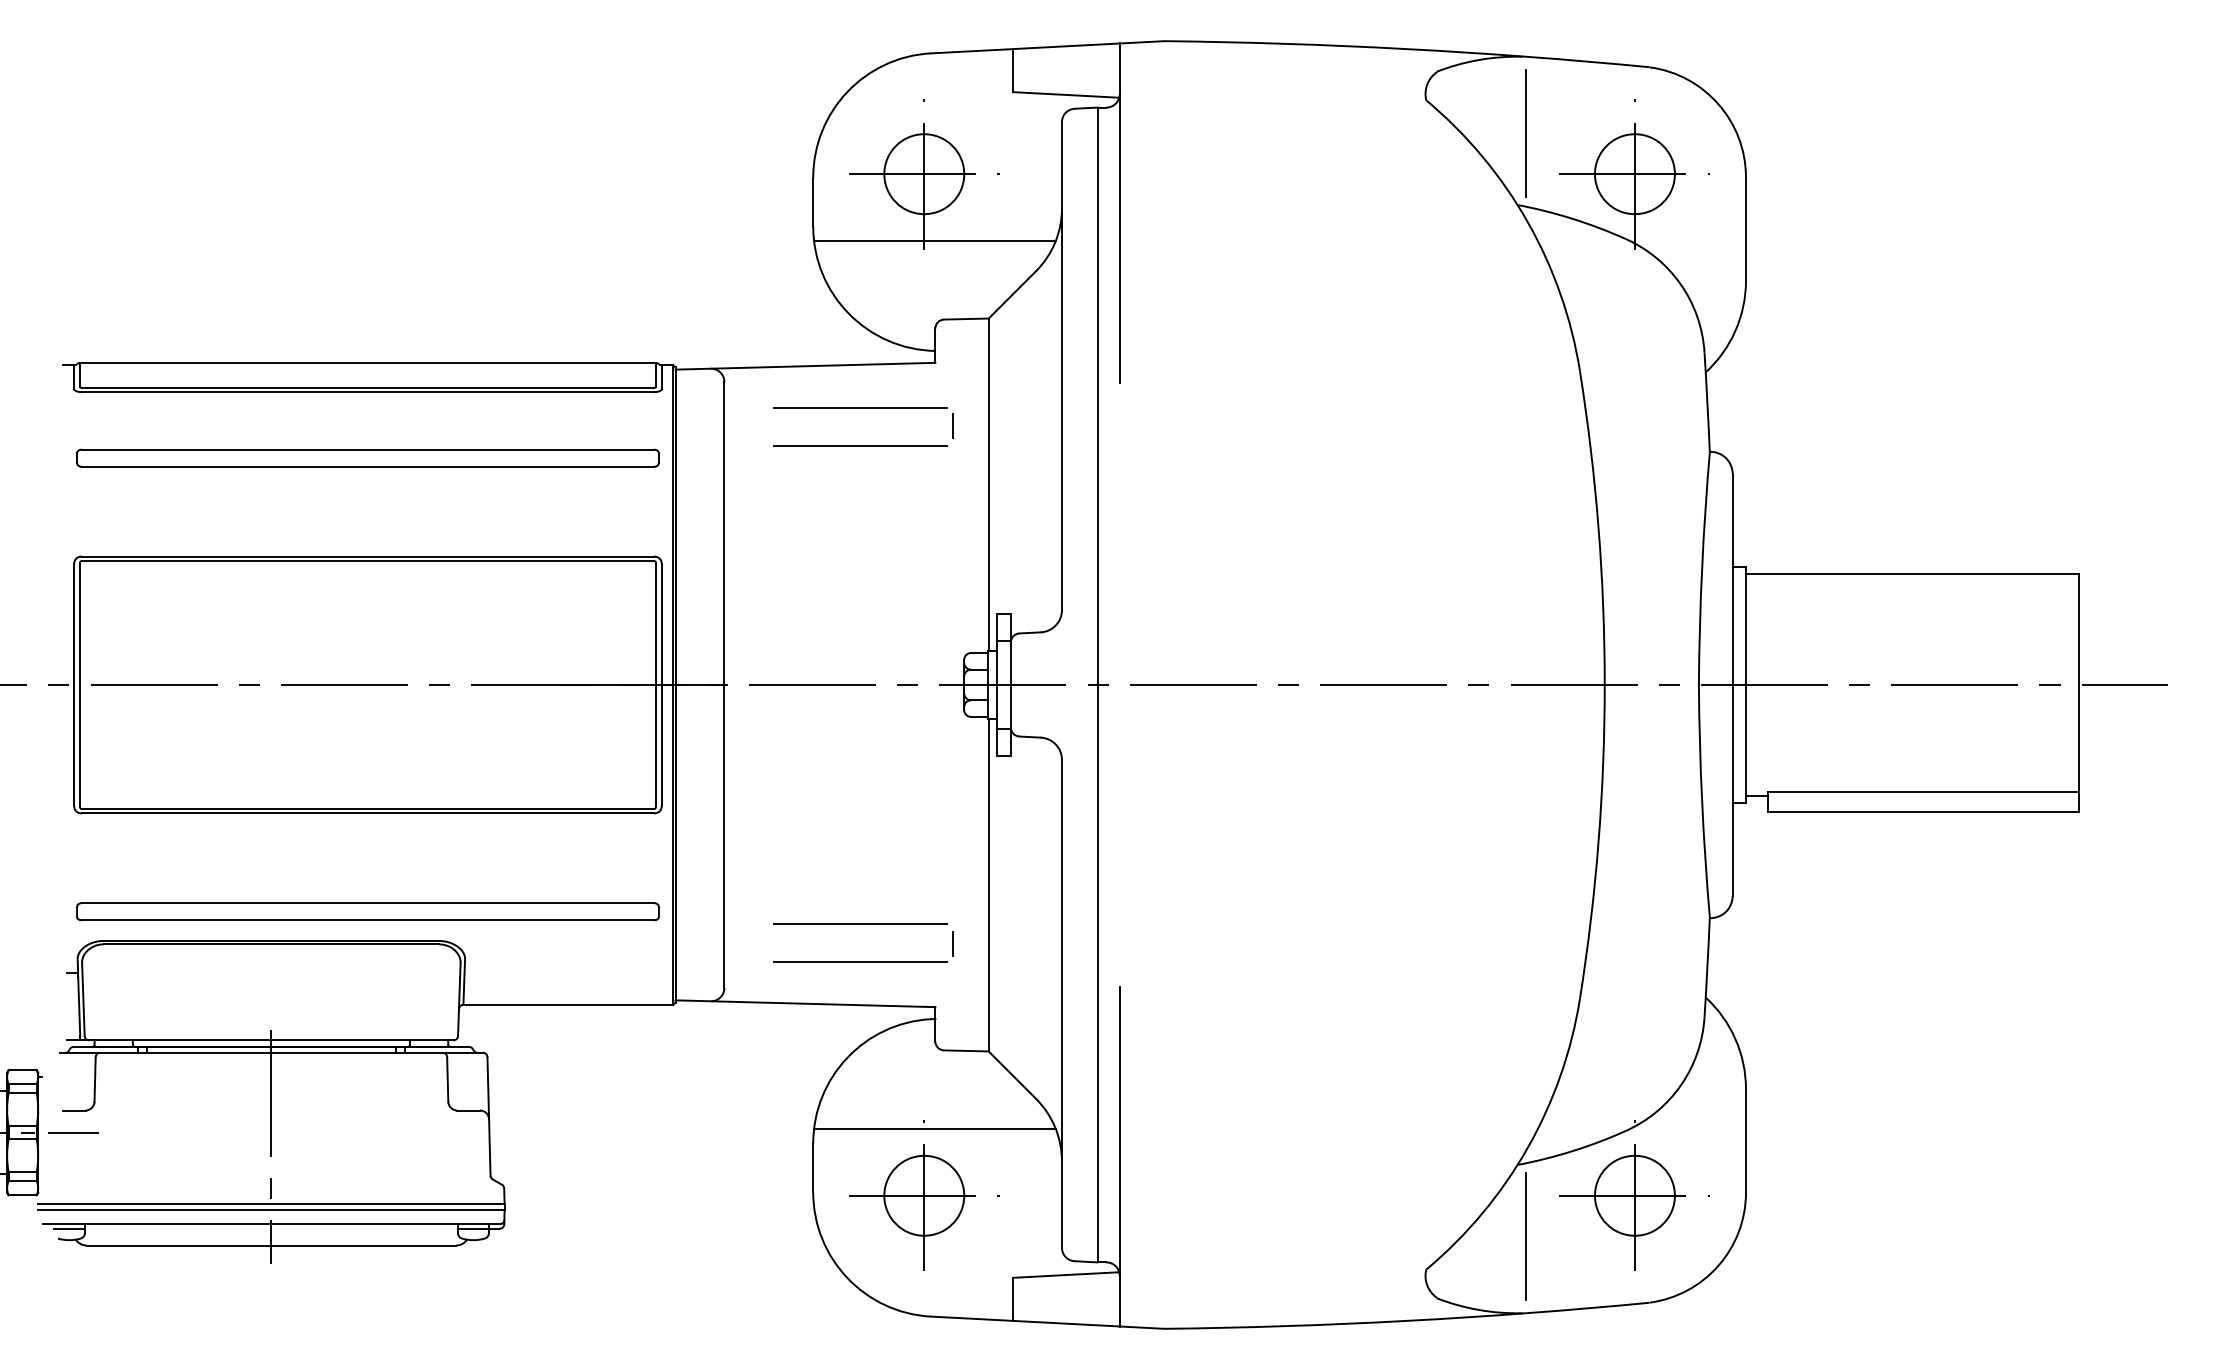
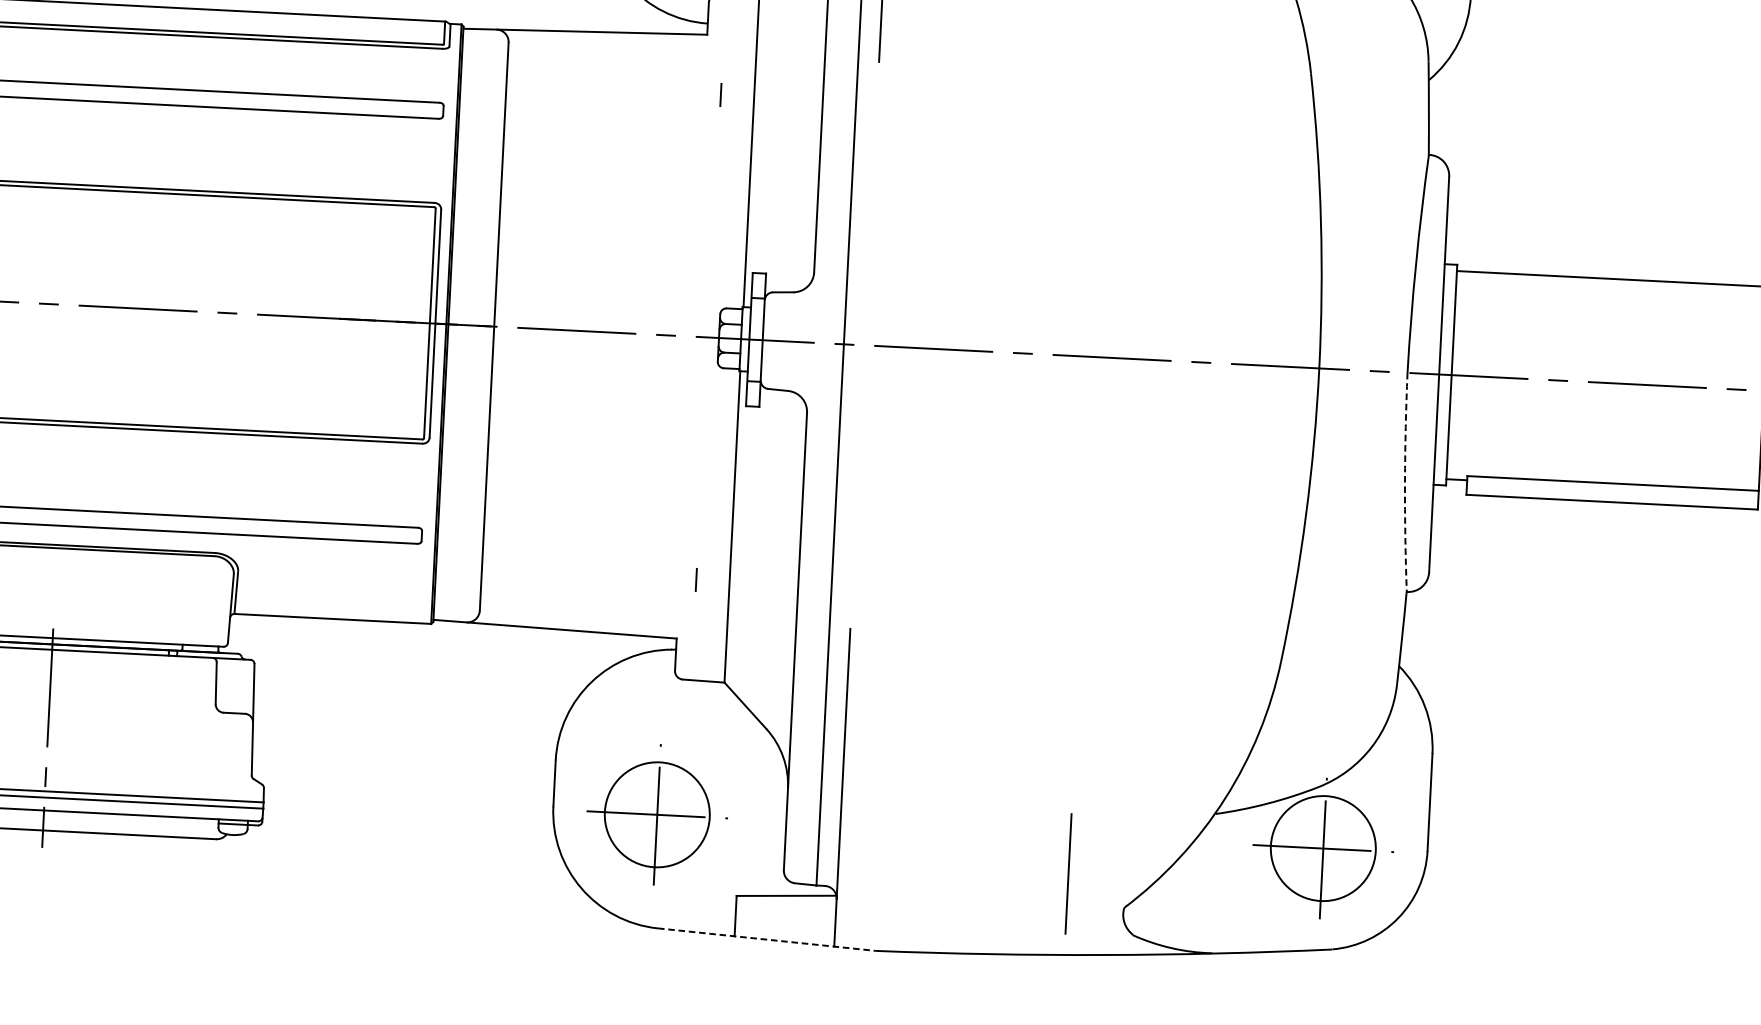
line: (859, 407) -> (634, 72), removed
line: (859, 445) -> (632, 108), removed
arc: (1702, 801) -> (1405, 482), solid -> dashed
line: (860, 923) -> (610, 556), removed
line: (859, 962) -> (607, 593), removed
line: (934, 1129) -> (670, 753), removed
circle: (924, 1195) -> (657, 814), size x1.4
circle: (1634, 1195) -> (1322, 848), size x1.4
line: (1525, 1236) -> (1067, 873), moved
line: (1047, 1322) -> (766, 939), solid -> dashed

